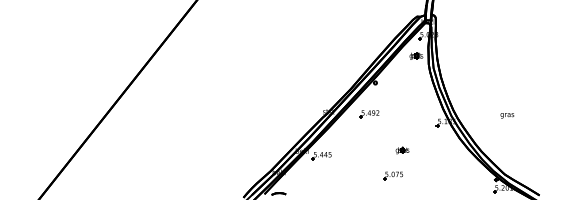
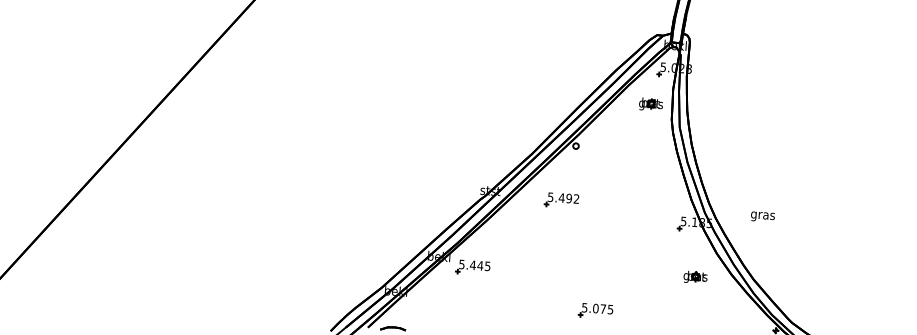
text: (507, 115) -> (763, 216), moved
part: (402, 150) -> (695, 276), moved

